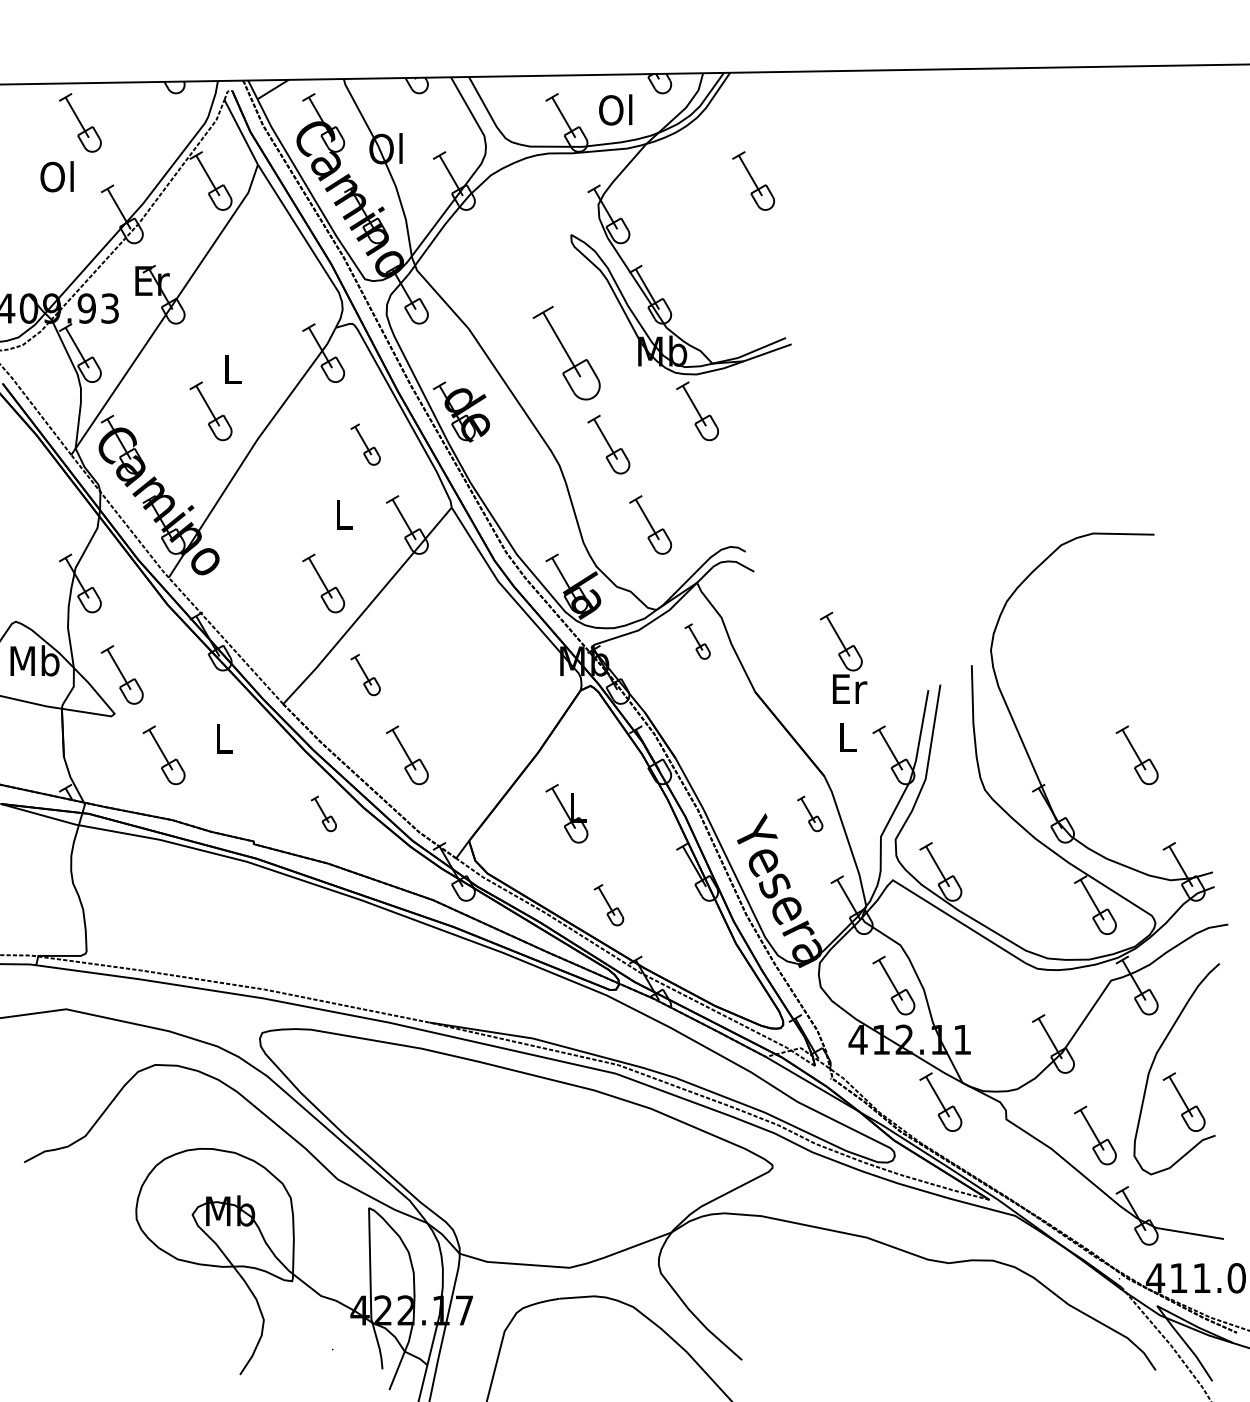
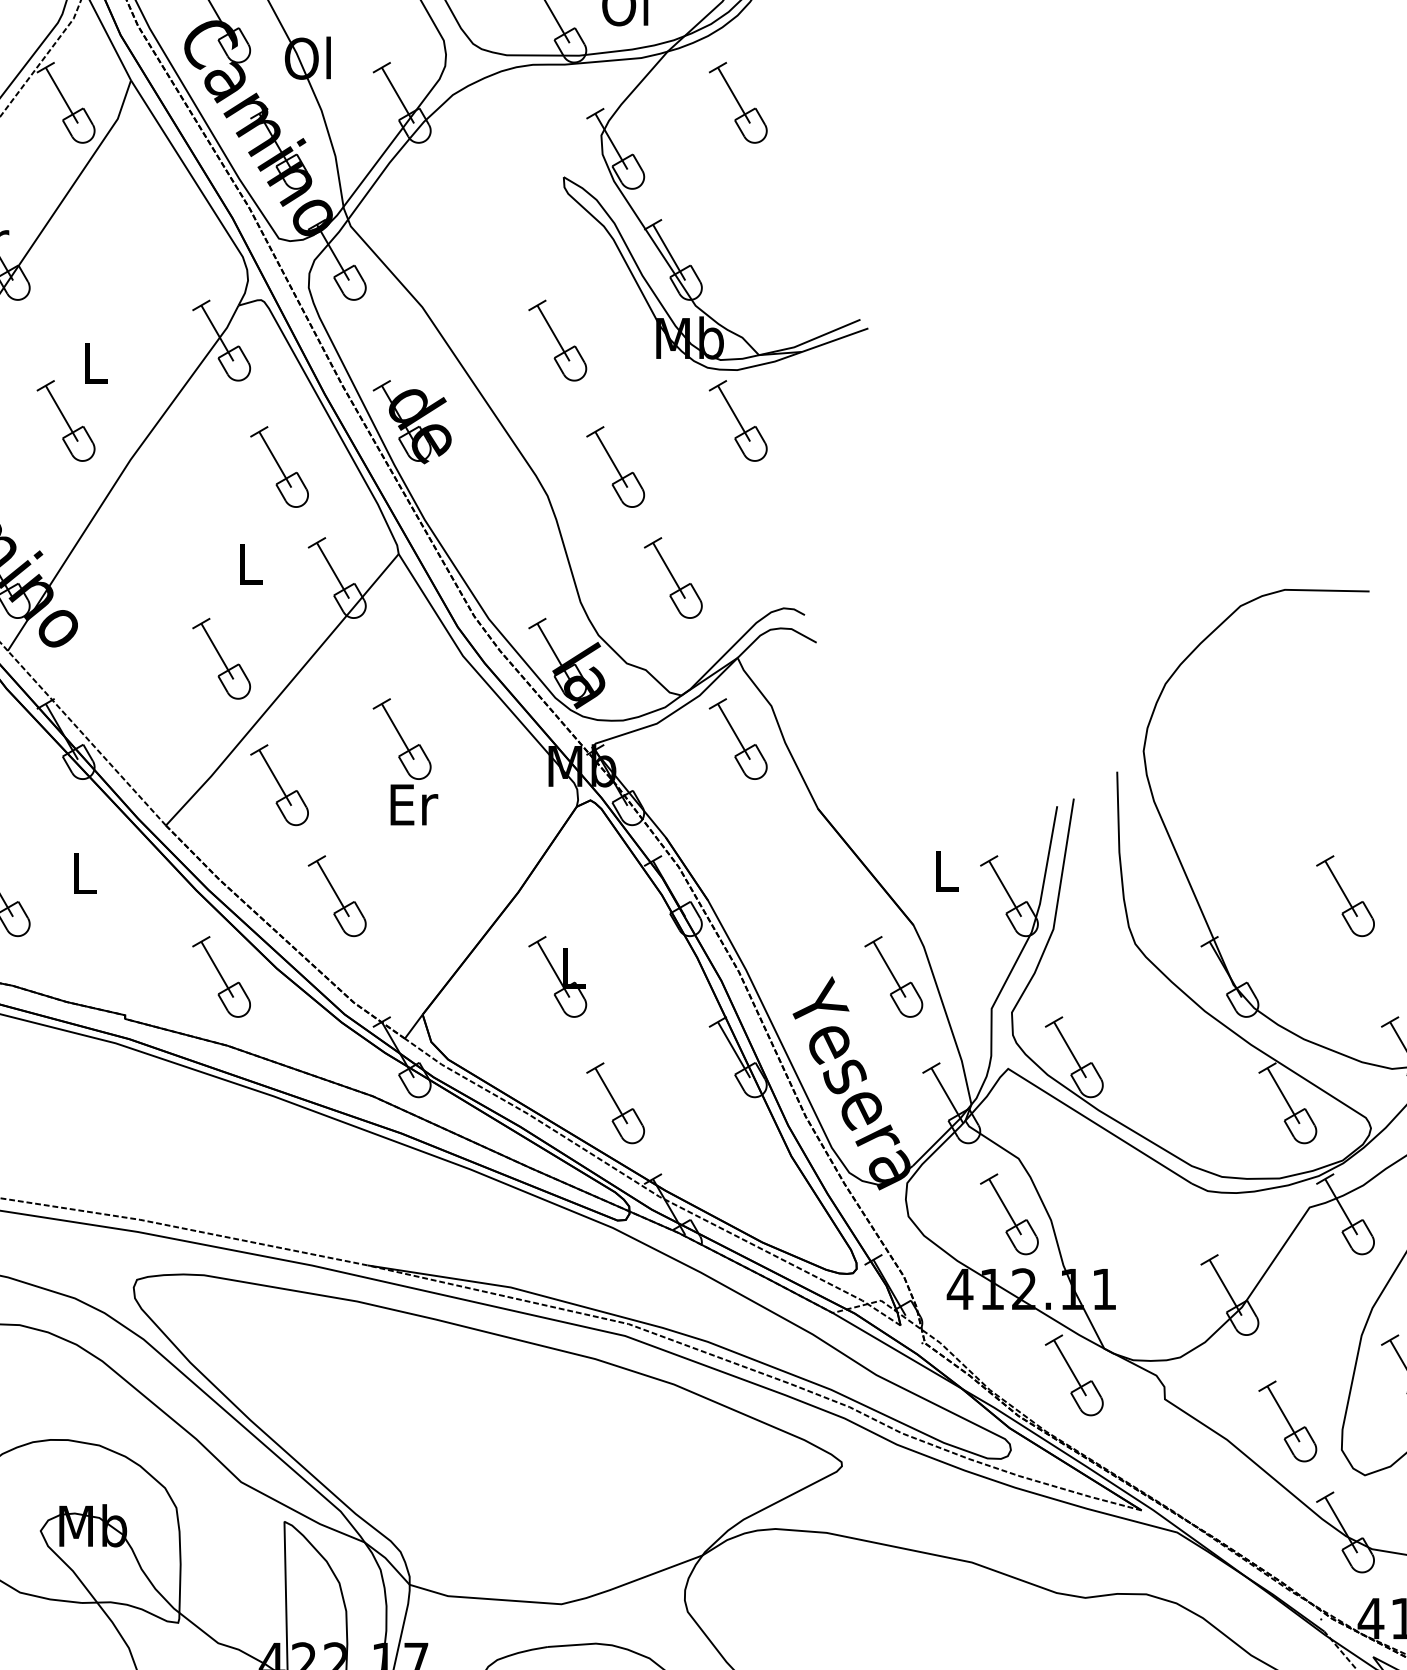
part: (753, 180) -> (738, 102), moved
part: (566, 352) -> (557, 339), size x0.62
part: (365, 444) -> (279, 466), size x1.43
part: (697, 641) -> (738, 739), size x1.67
part: (843, 657) -> (405, 761), moved
part: (365, 674) -> (279, 784), size x1.43
part: (323, 813) -> (221, 976), size x1.67
part: (809, 813) -> (892, 976), size x1.67
part: (608, 904) -> (615, 1102), size x1.43

